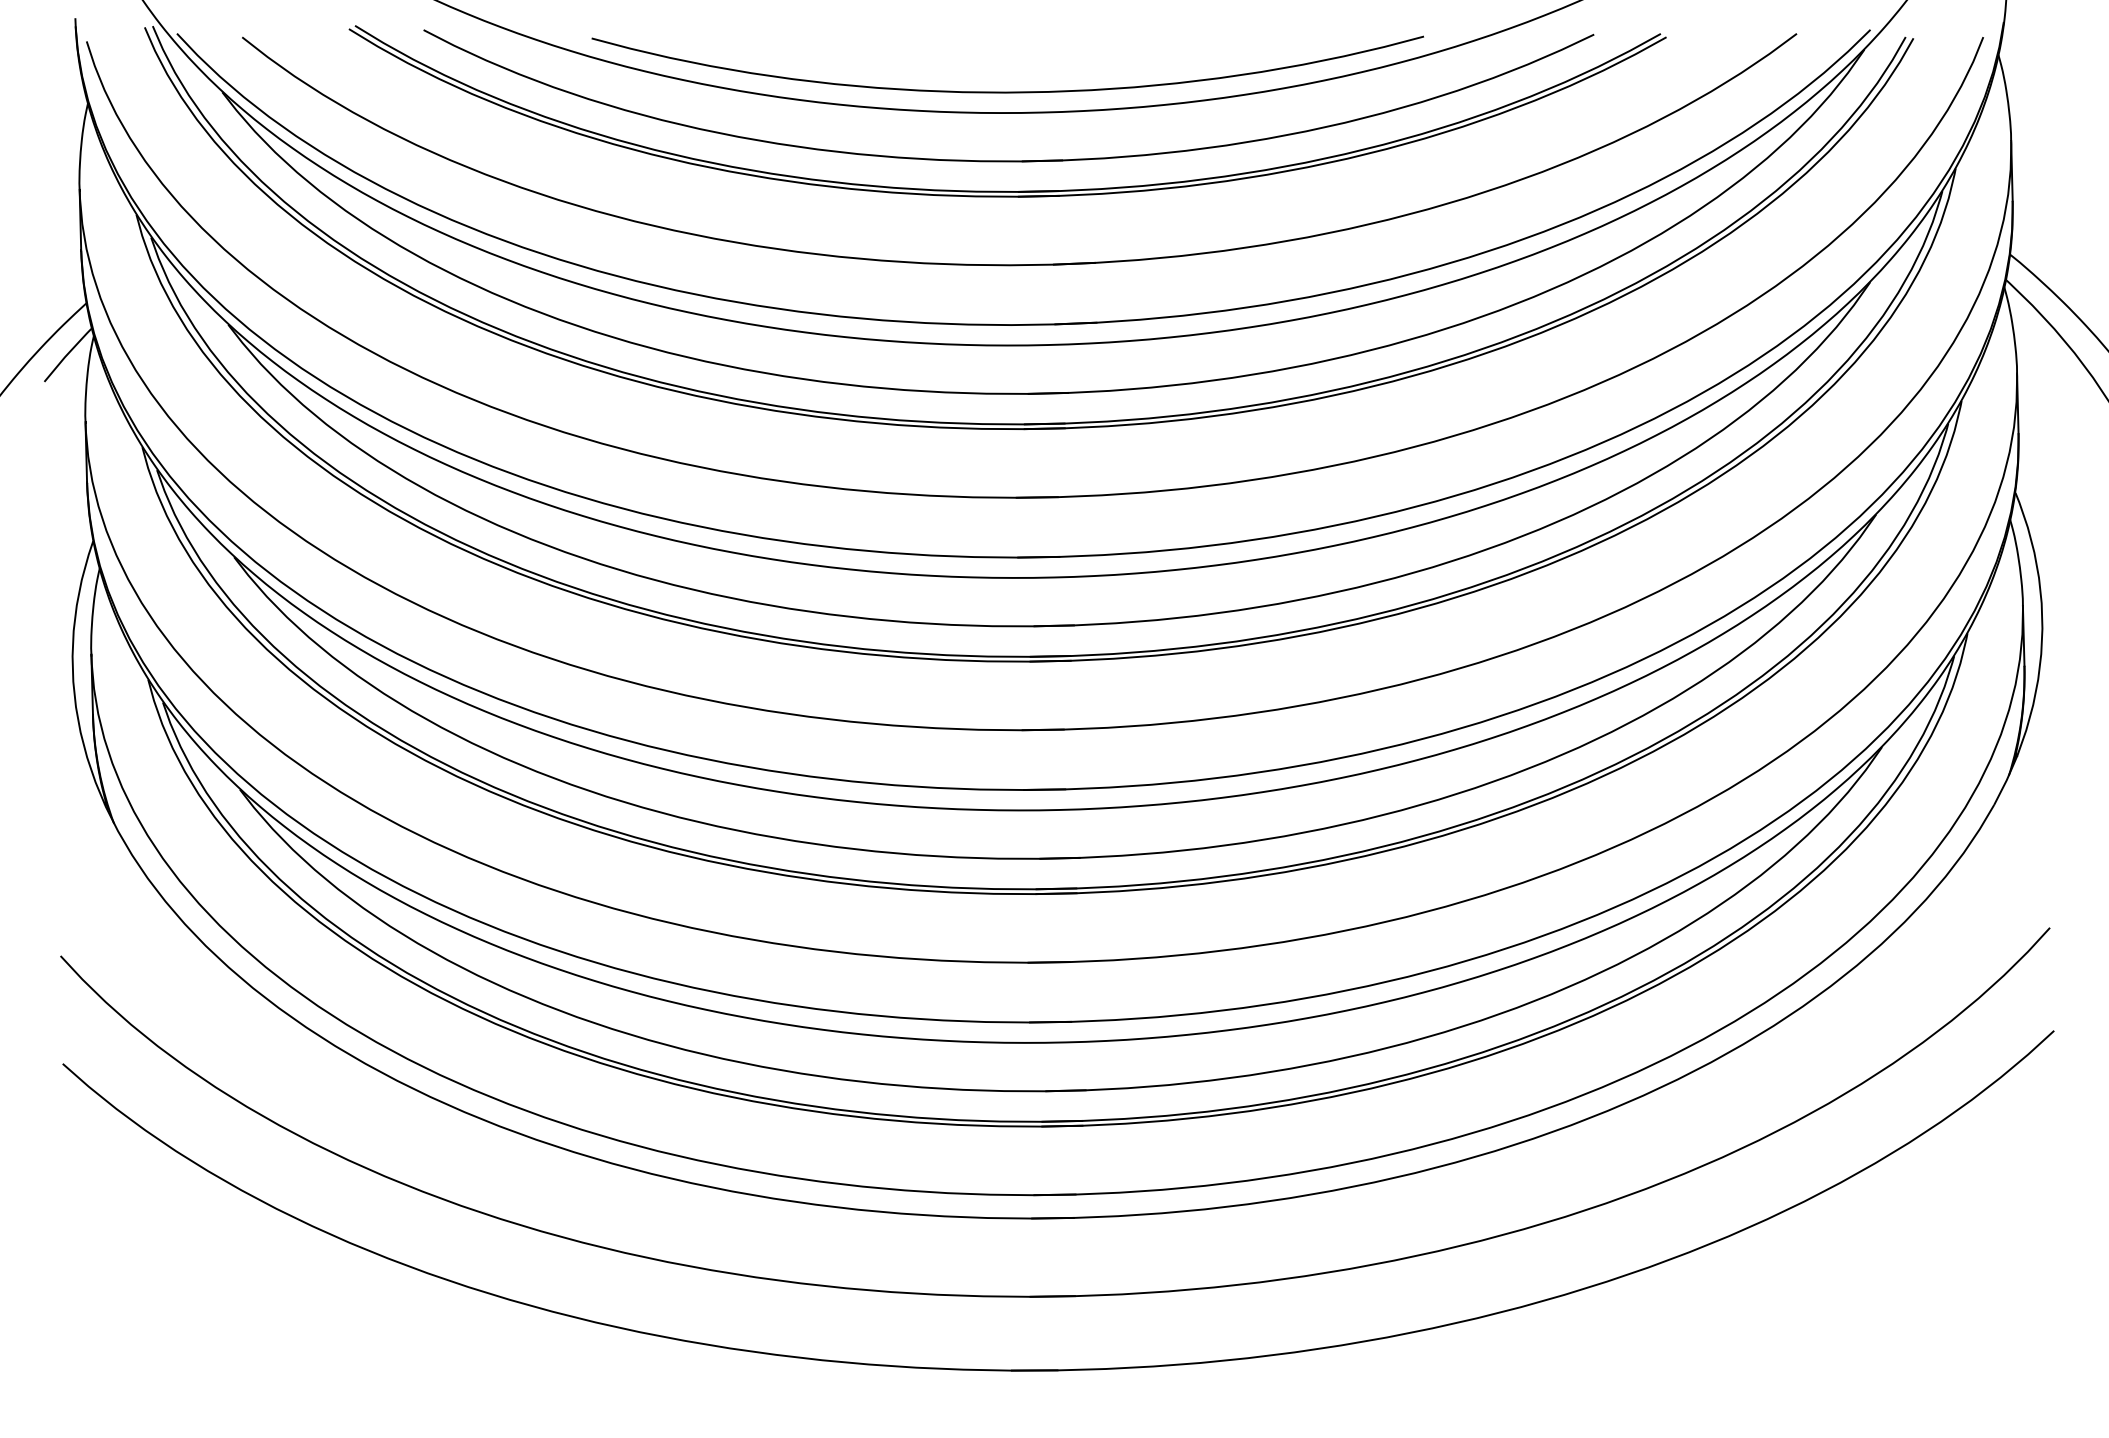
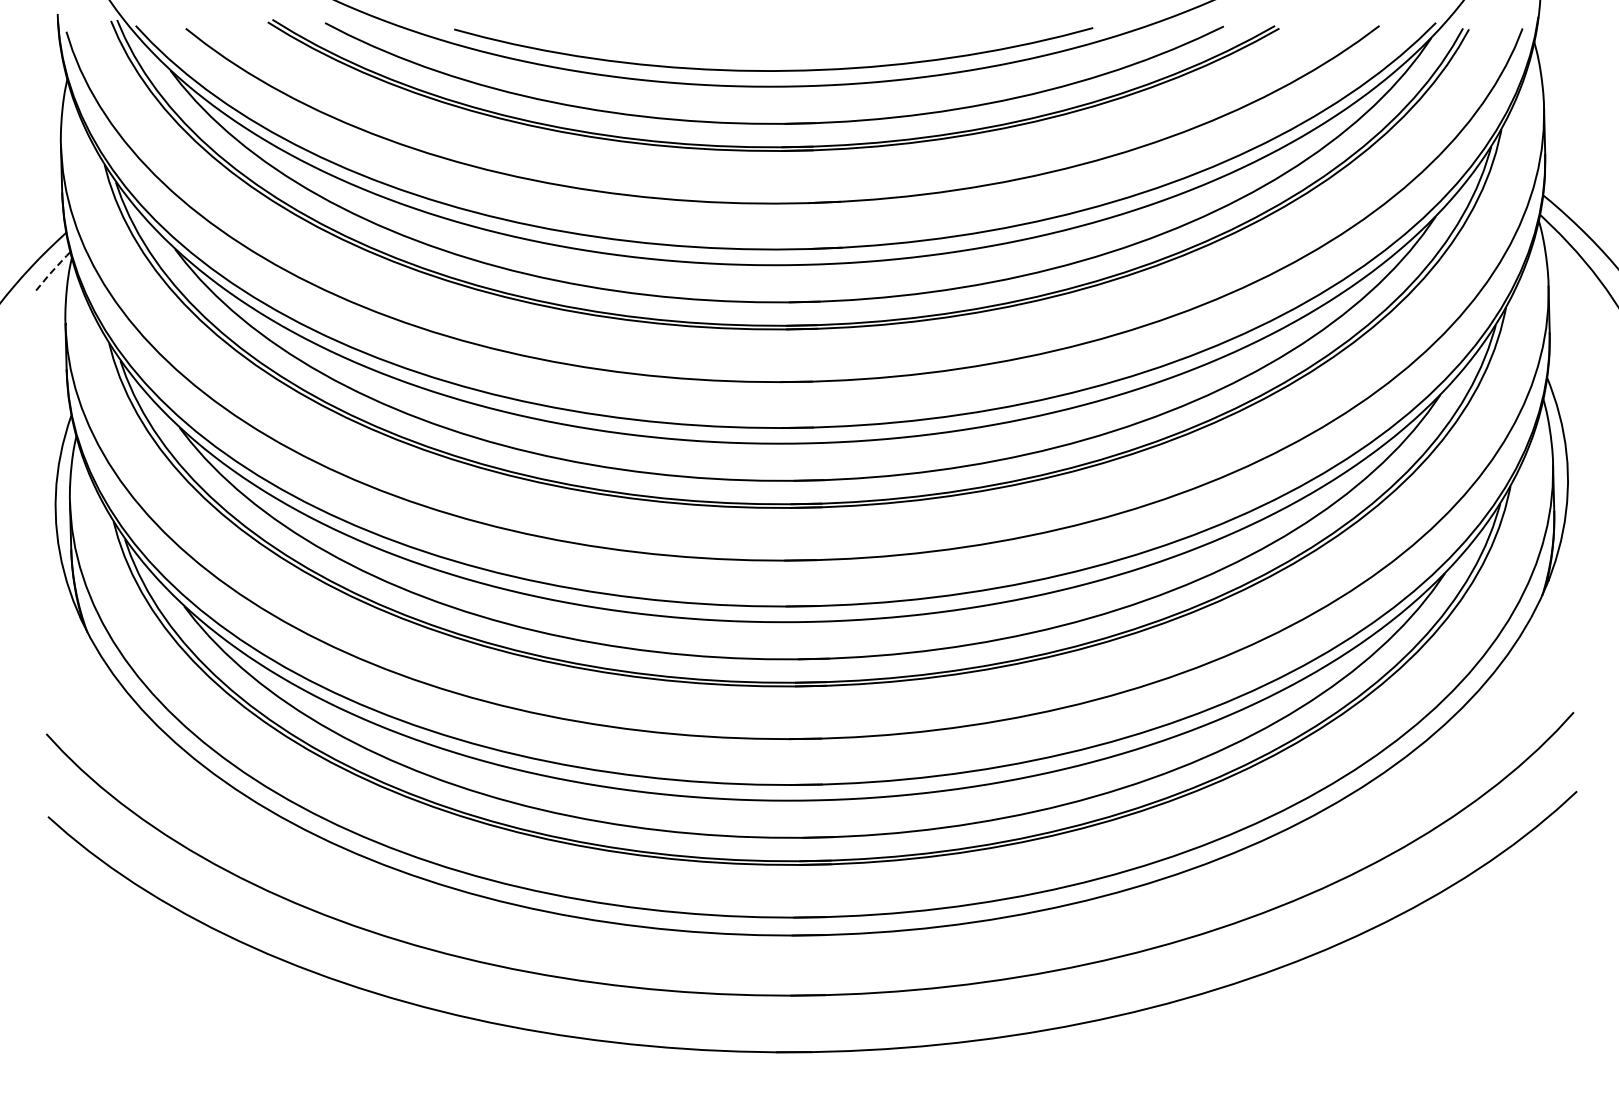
line: (67, 354) -> (51, 272), solid -> dashed

